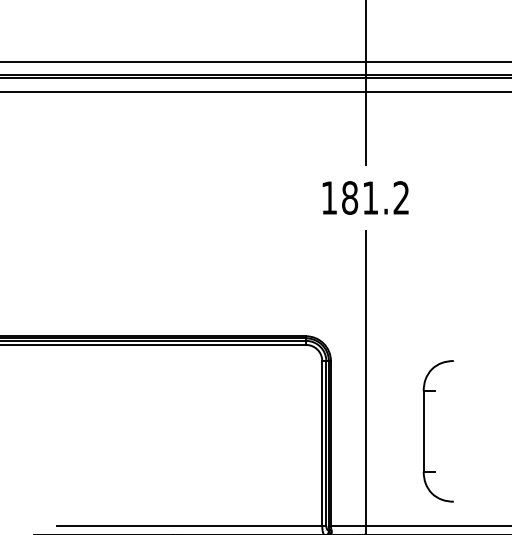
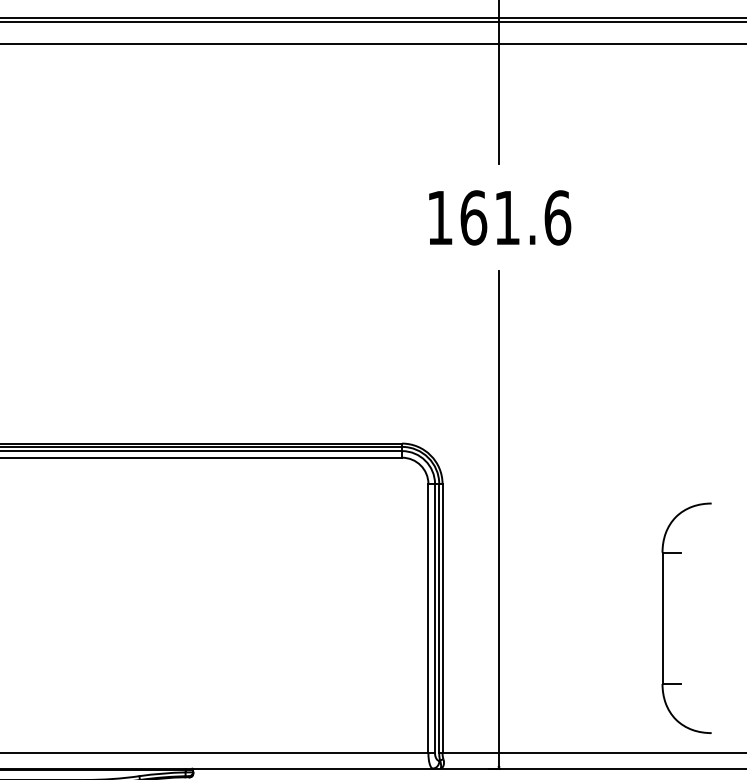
text: (375, 197) -> (515, 217), 181.2 -> 161.6
part: (424, 431) -> (663, 618), moved

